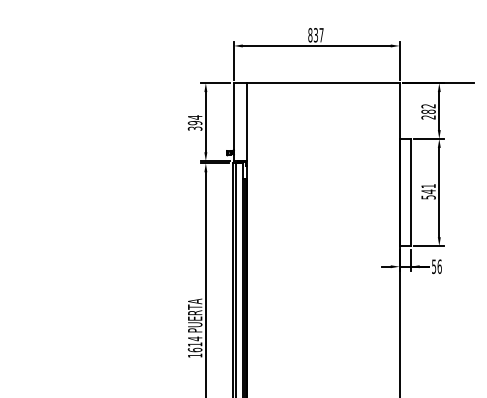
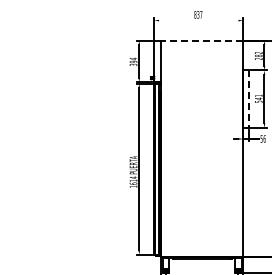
line: (316, 45) -> (198, 20), removed
line: (323, 83) -> (202, 40), solid -> dashed
line: (411, 193) -> (249, 99), solid -> dashed

